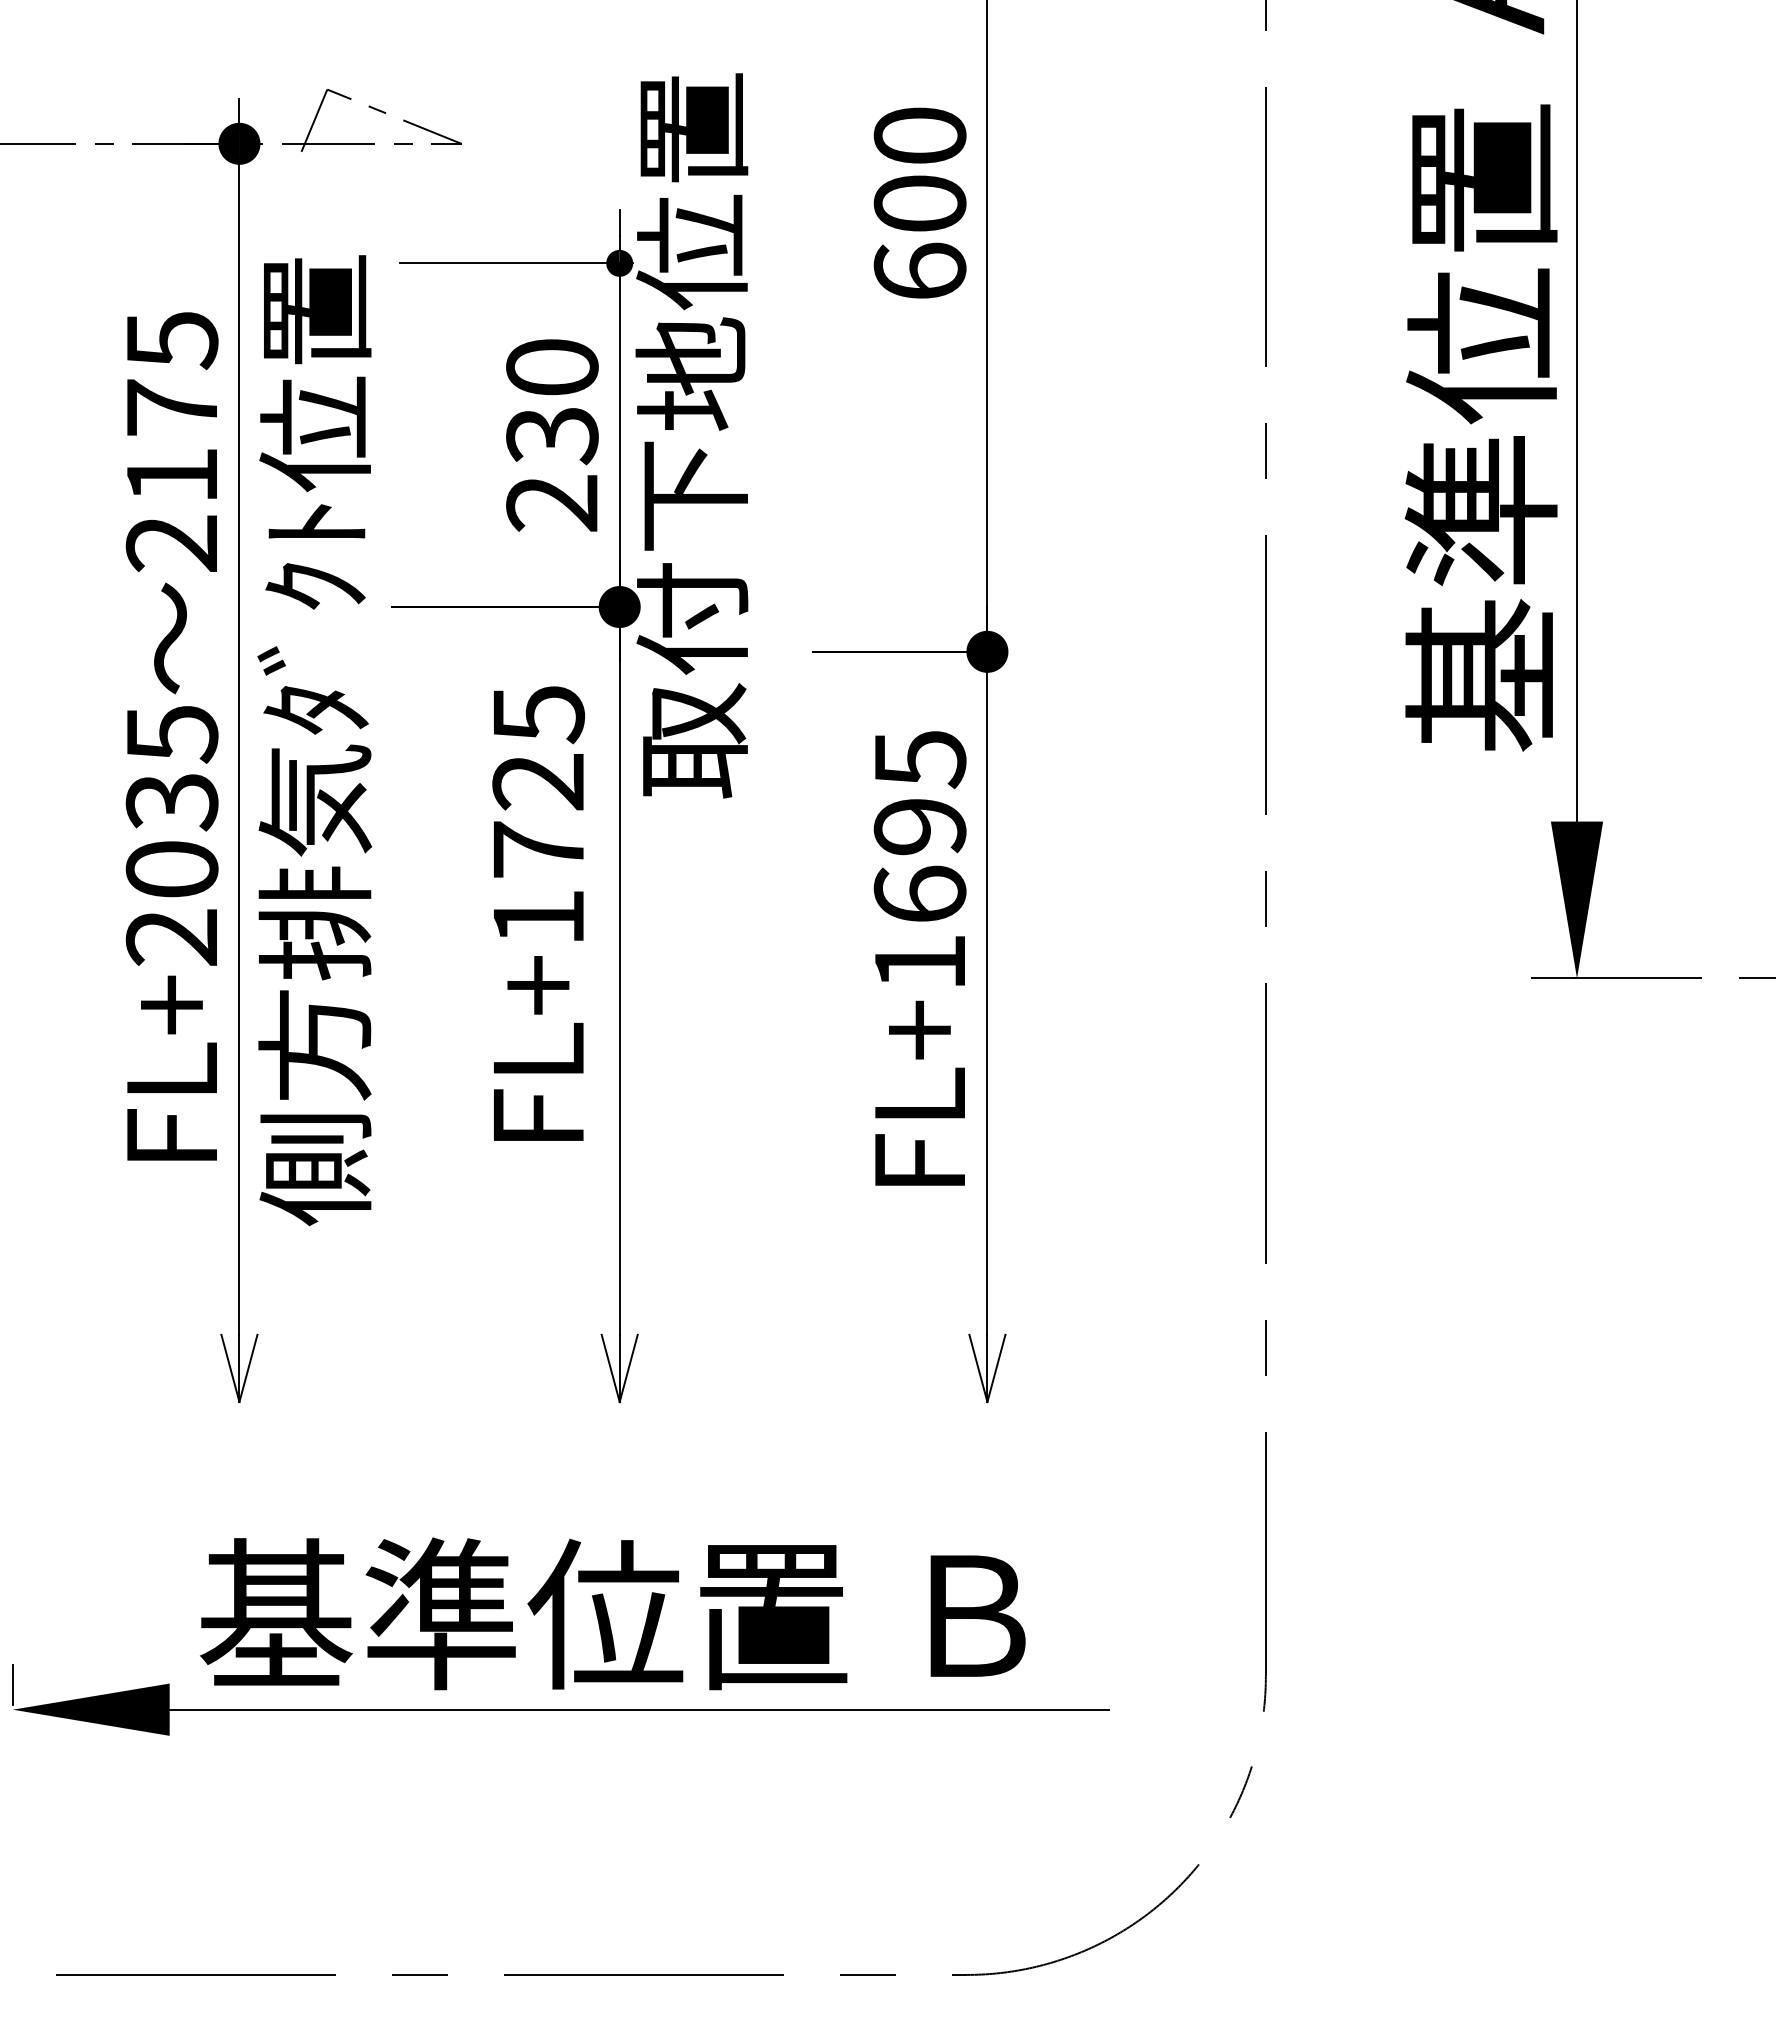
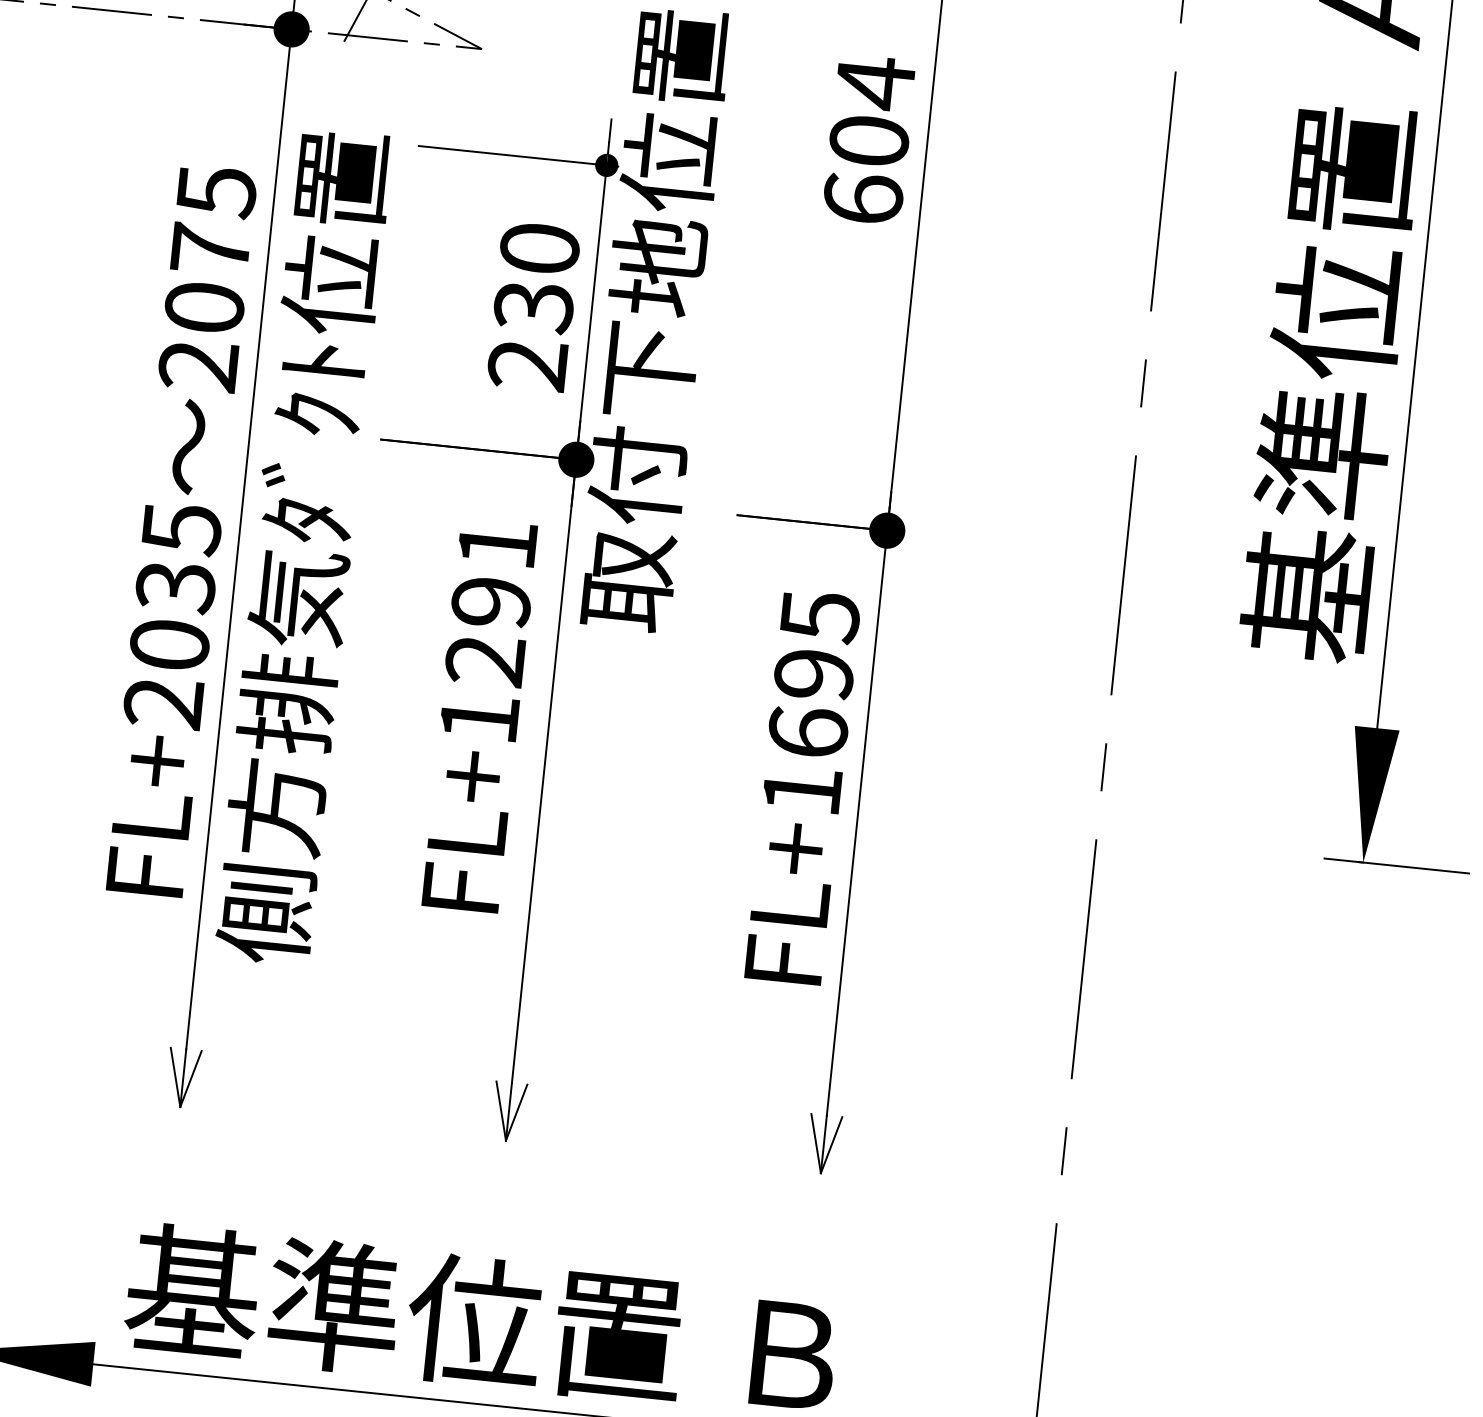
text: (919, 136) -> (874, 83), 600 -> 604
text: (171, 475) -> (204, 307), 2175 -> 2075
text: (538, 782) -> (491, 602), FL+1725 -> FL+1291

